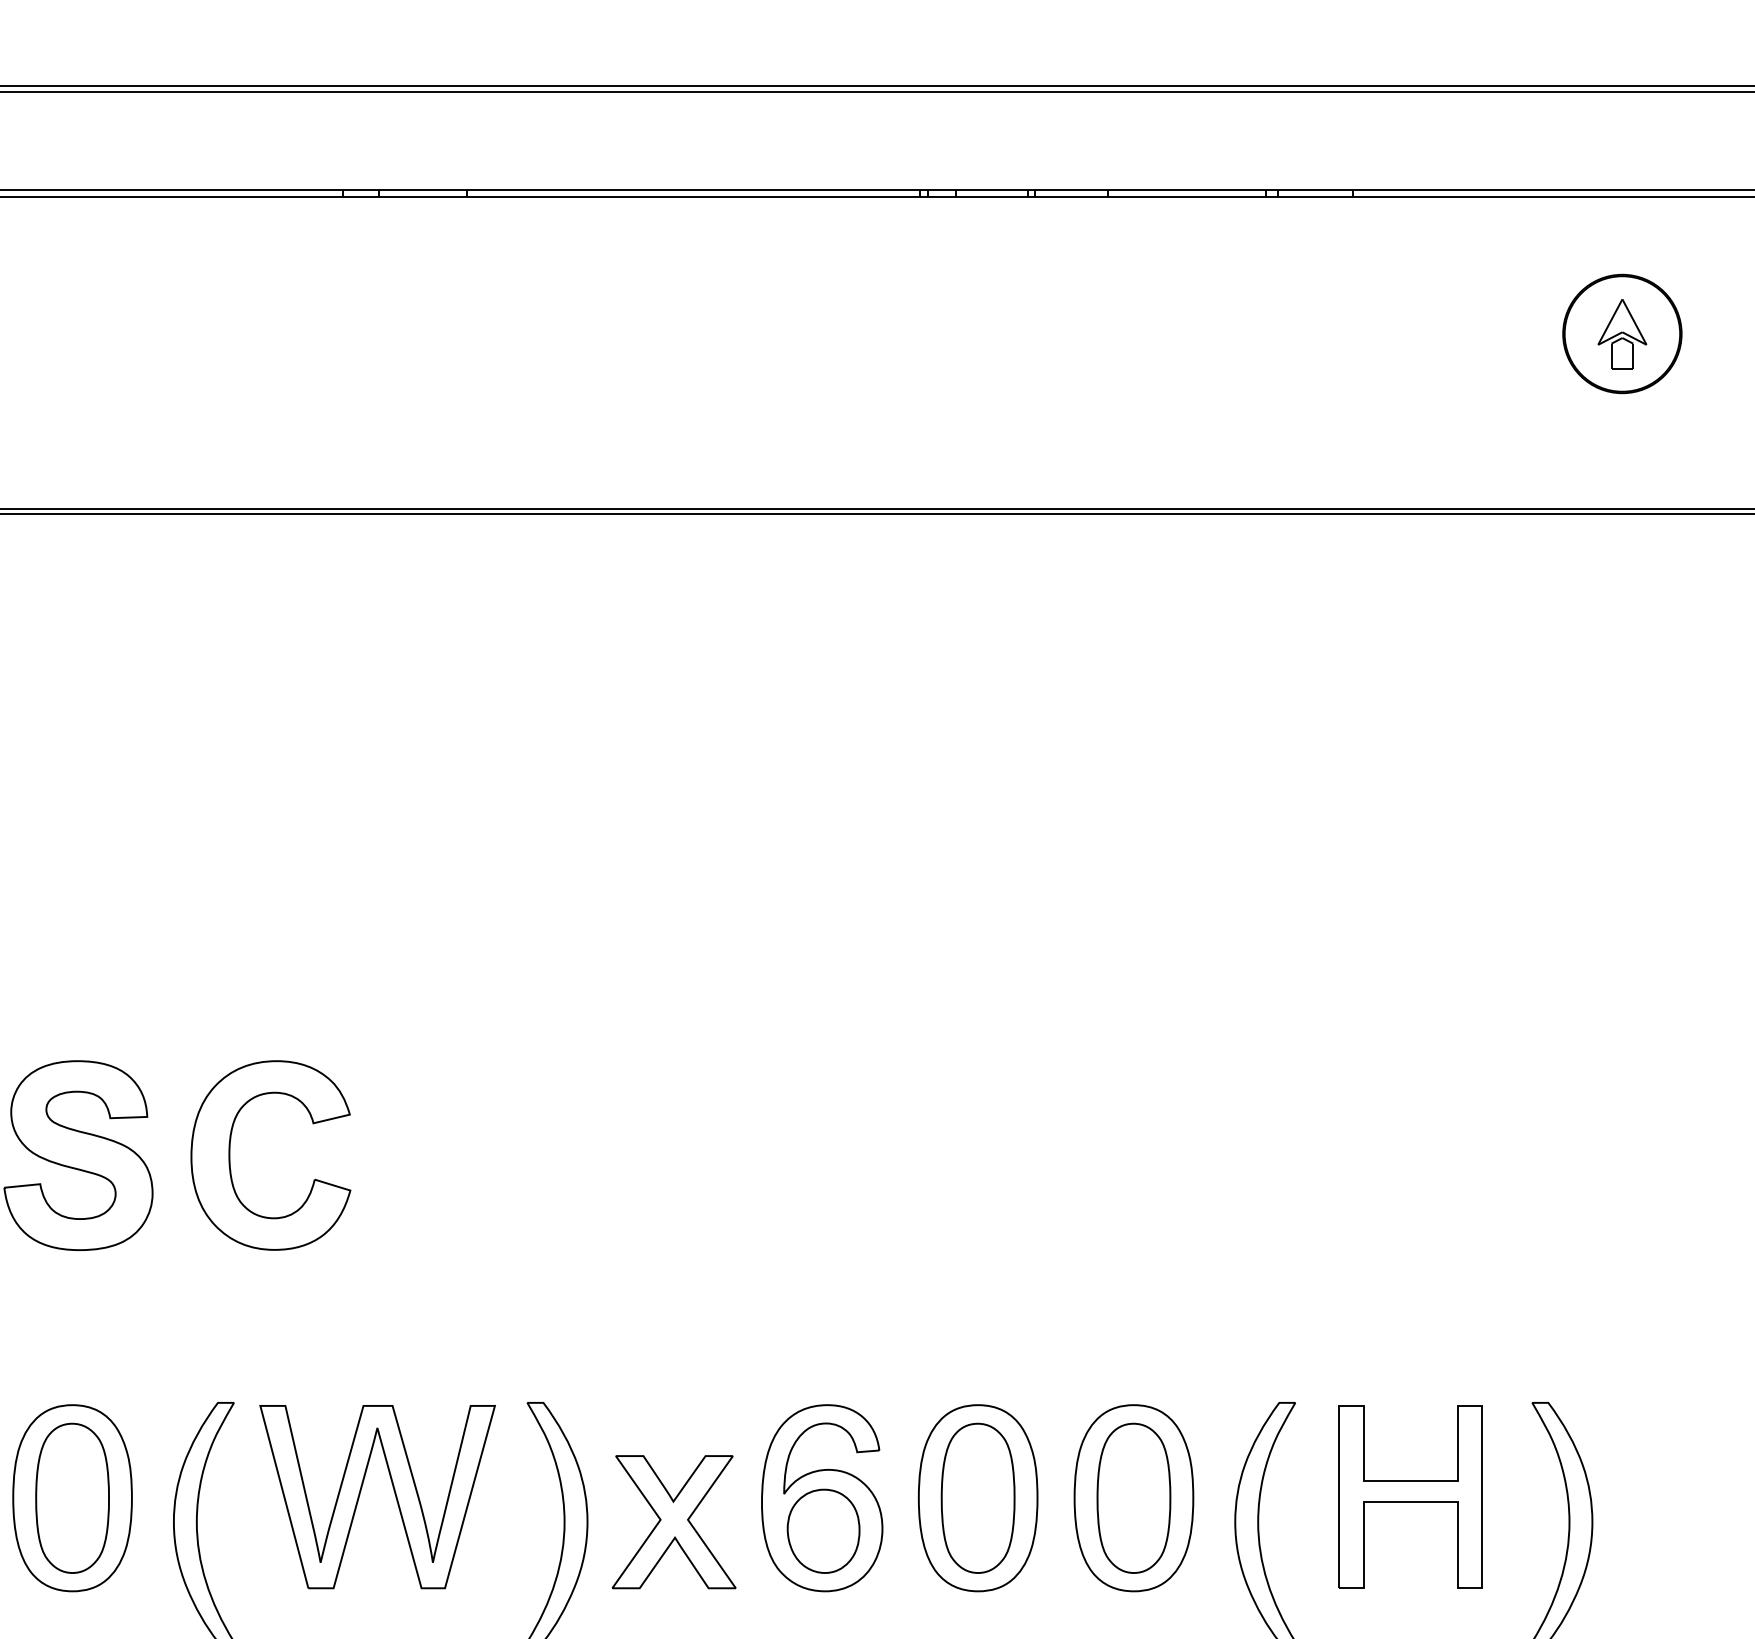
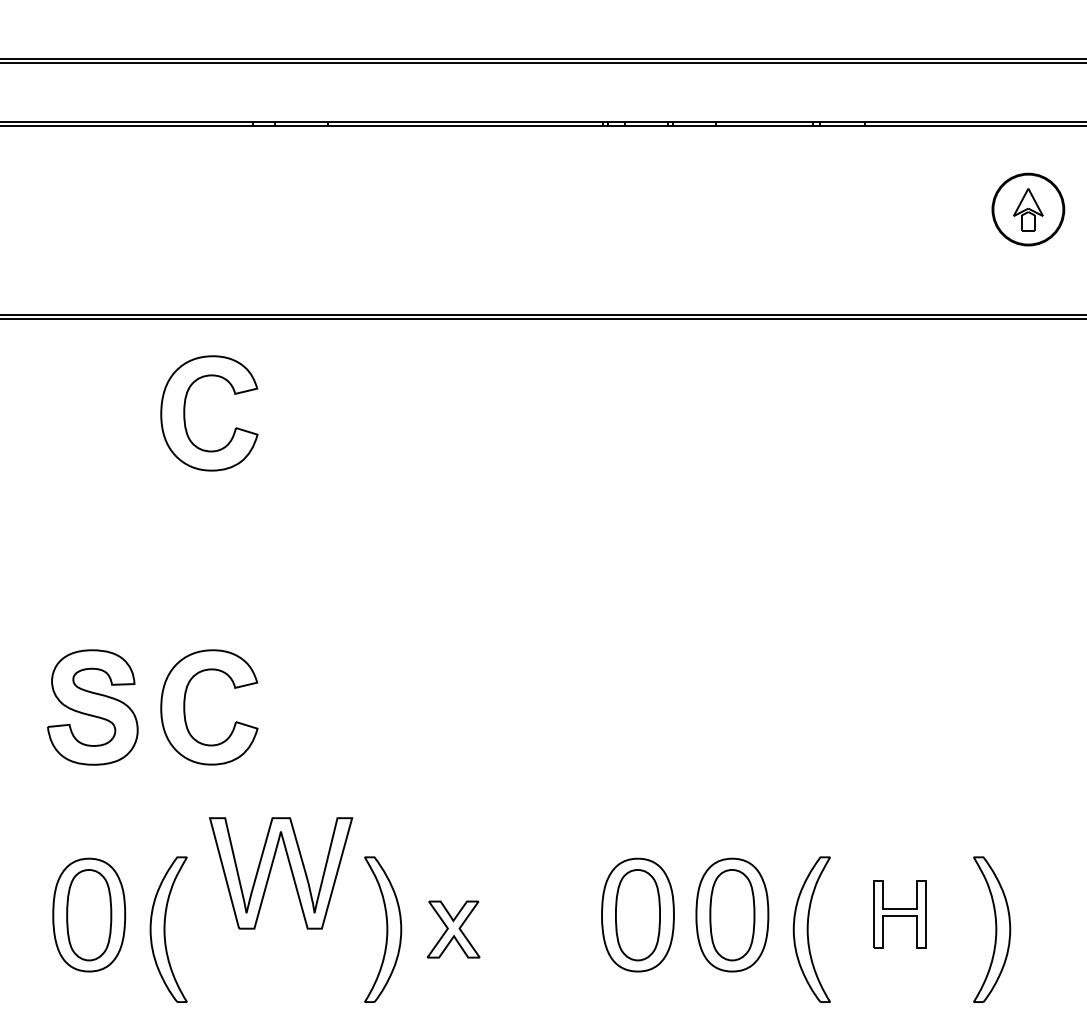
part: (231, 670) -> (185, 413), added
part: (393, 1492) -> (290, 870), moved
part: (822, 1497) -> (543, 914), removed
part: (1409, 1497) -> (899, 914), size x0.6
part: (673, 1521) -> (453, 929), size x0.7

